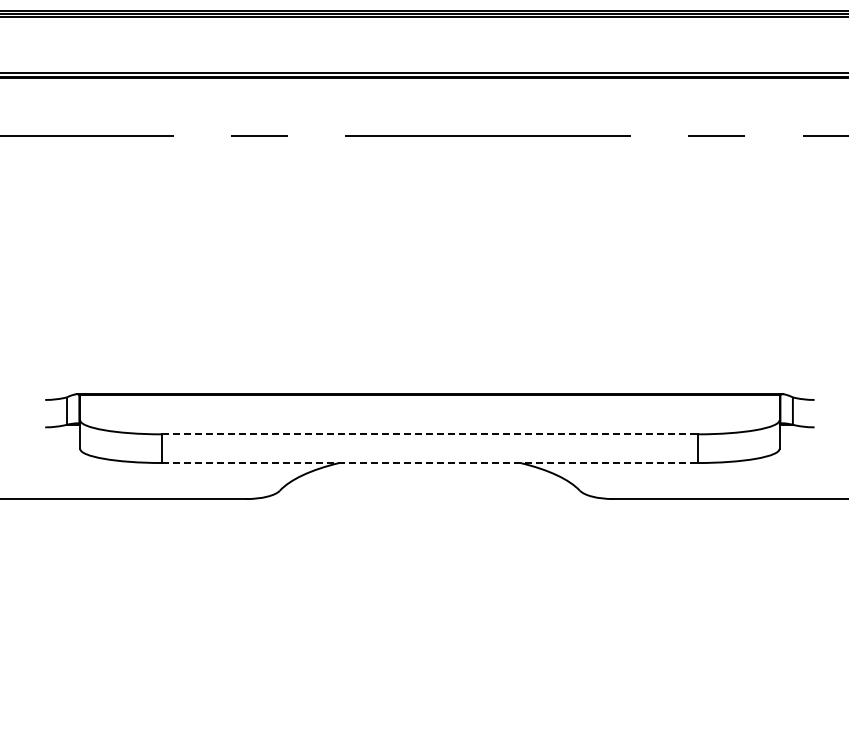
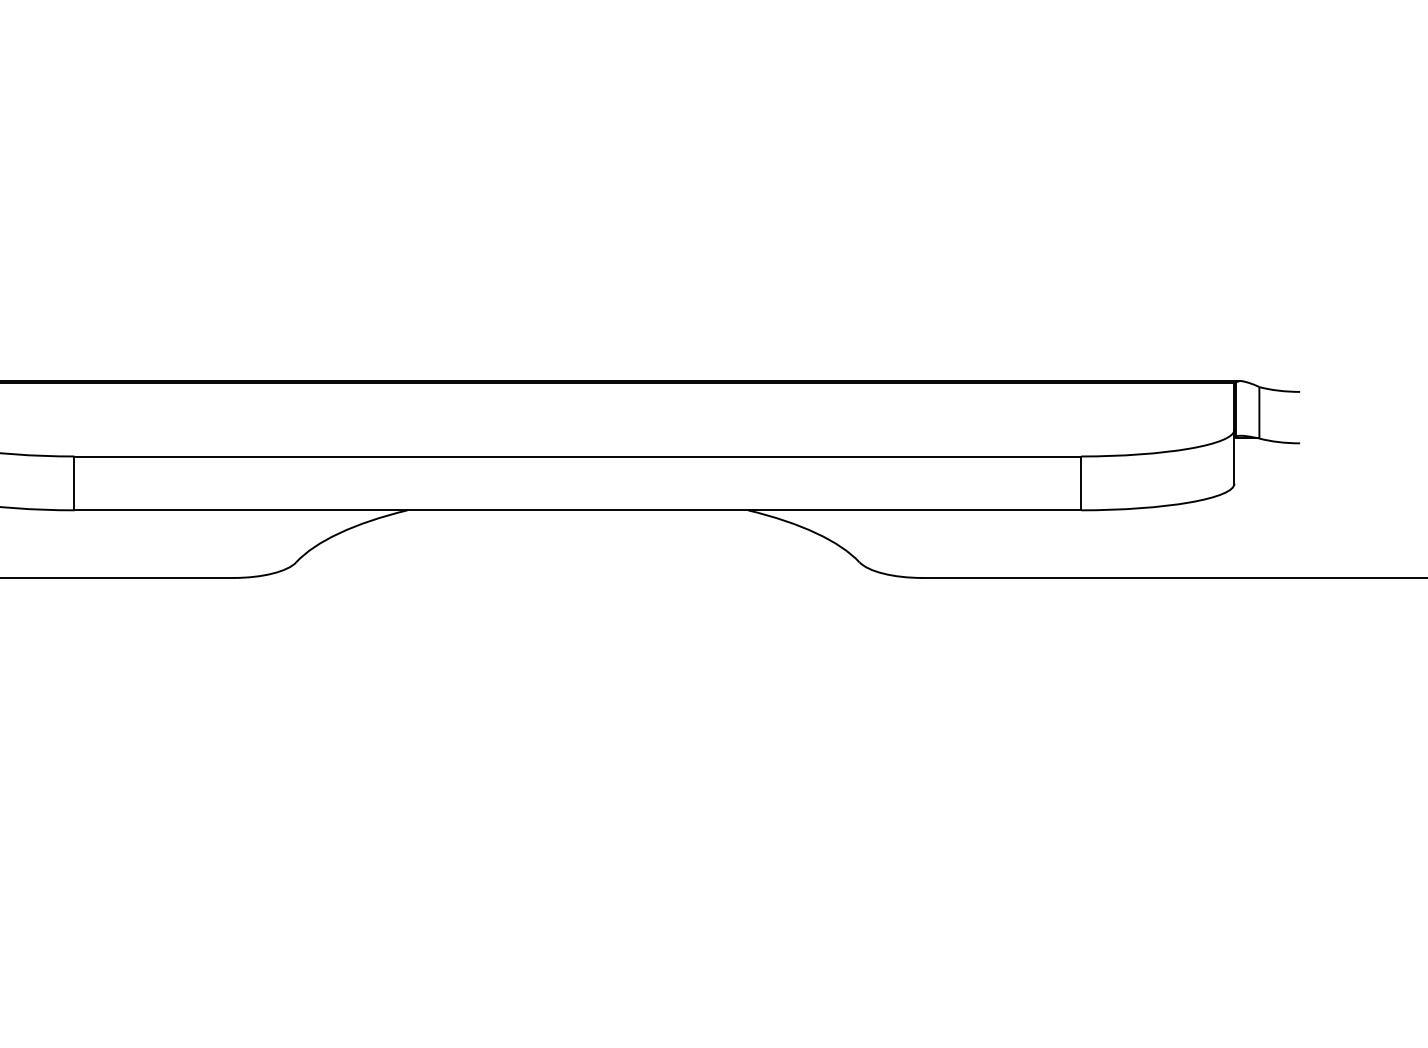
line: (430, 434) -> (578, 456), dashed -> solid
line: (430, 463) -> (578, 511), dashed -> solid

